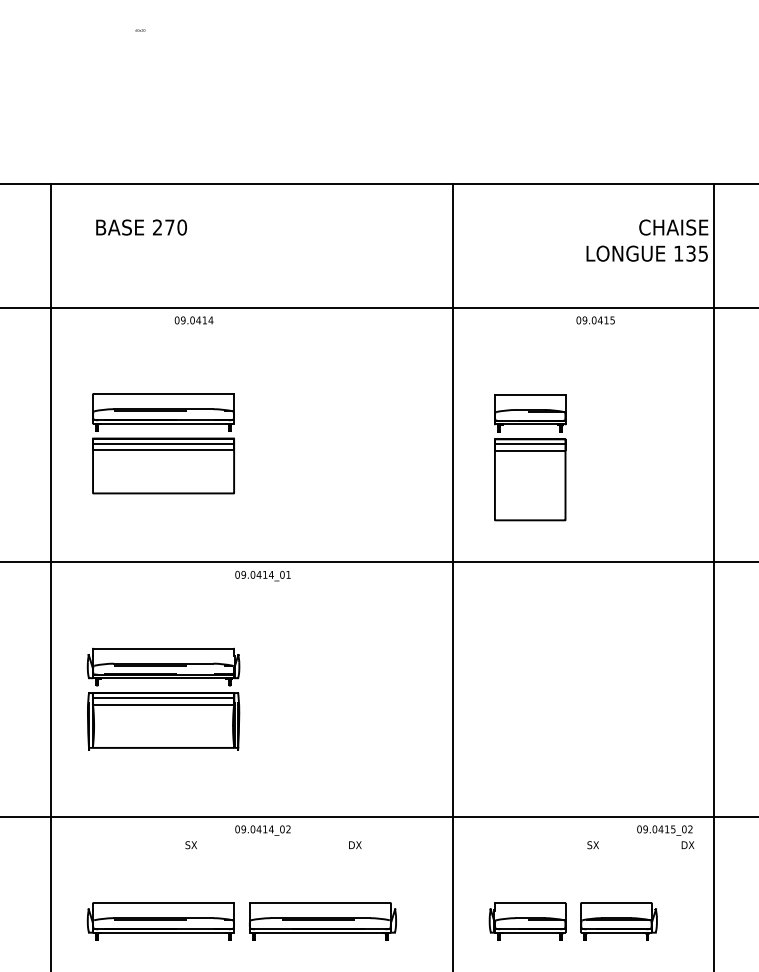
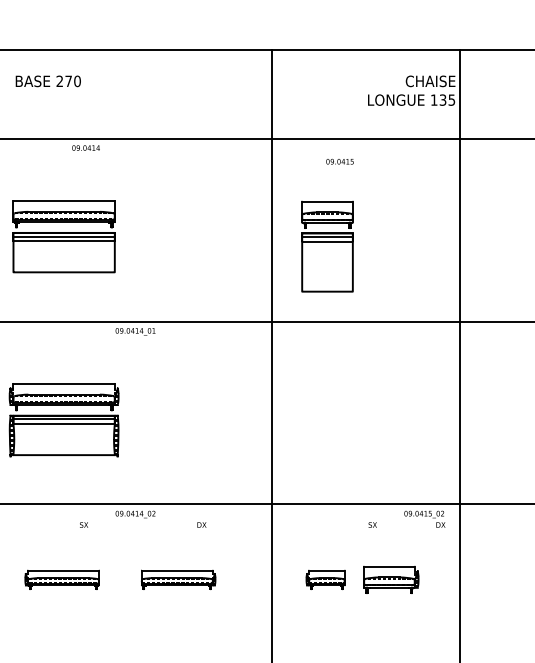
text: (595, 320) -> (339, 161), moved
part: (160, 921) -> (61, 579), size x0.7
part: (322, 921) -> (178, 579), size x0.7
part: (527, 921) -> (325, 579), size x0.7

